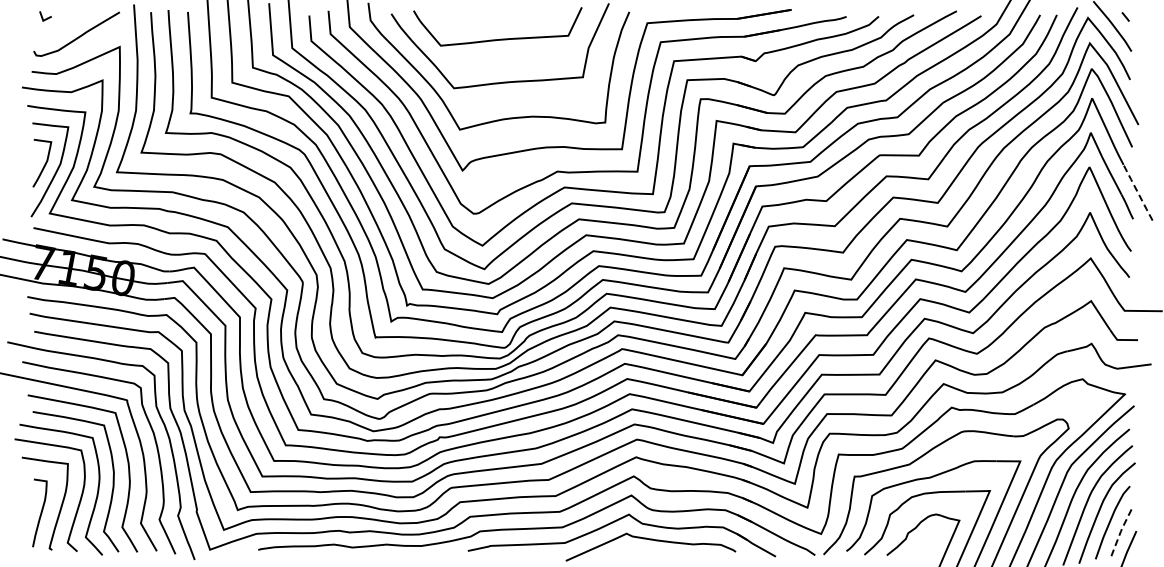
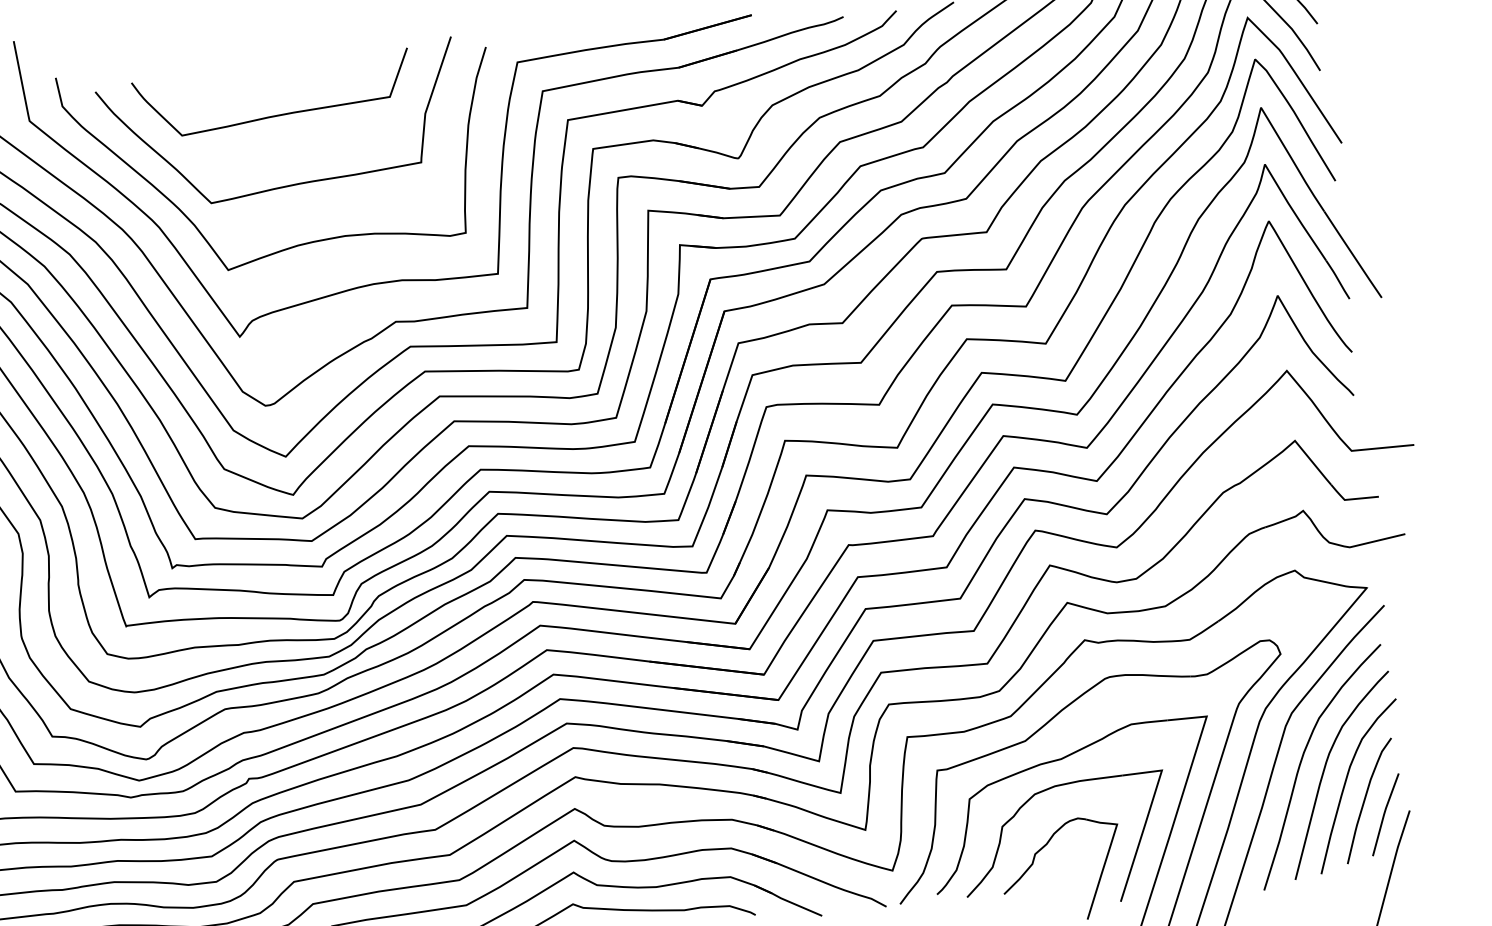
line: (1137, 192) -> (1352, 254), dashed -> solid
line: (1121, 531) -> (1385, 813), dashed -> solid

